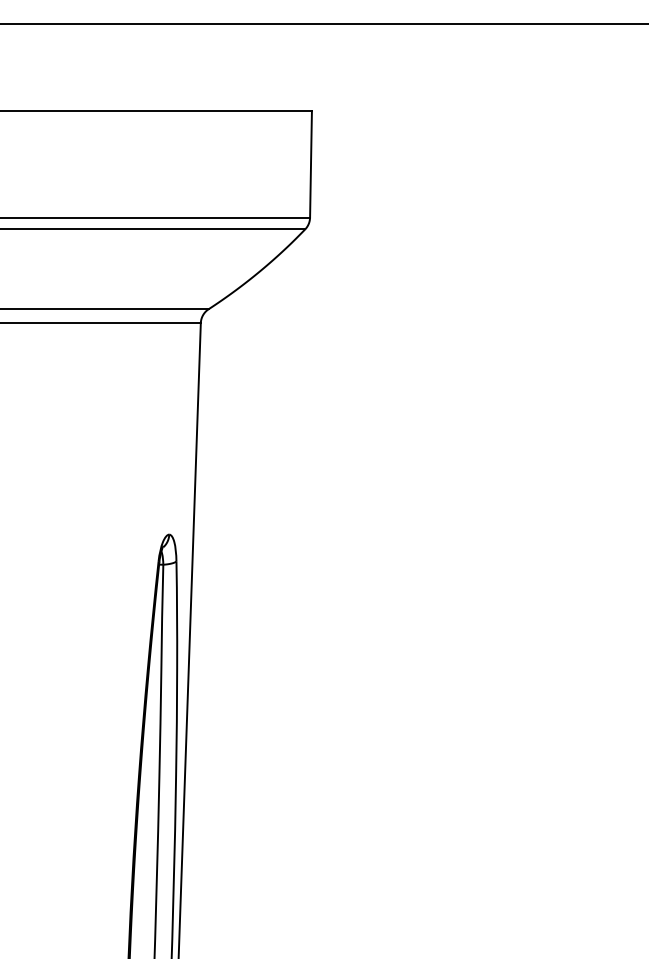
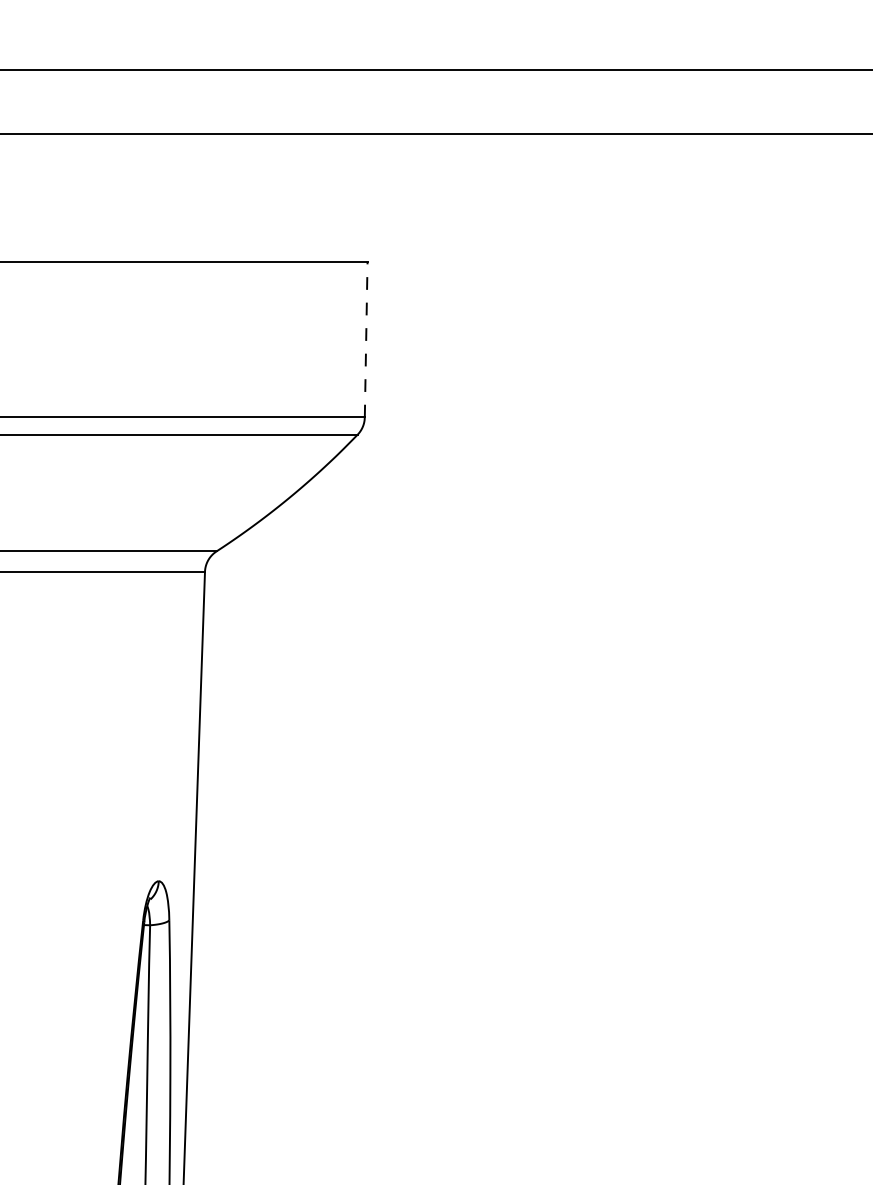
line: (311, 163) -> (366, 338), solid -> dashed

